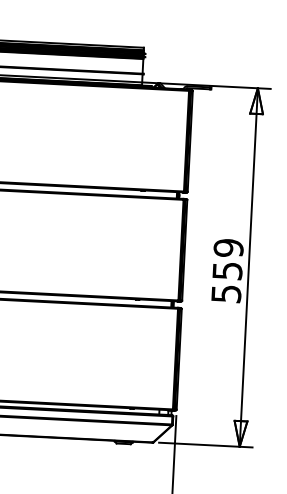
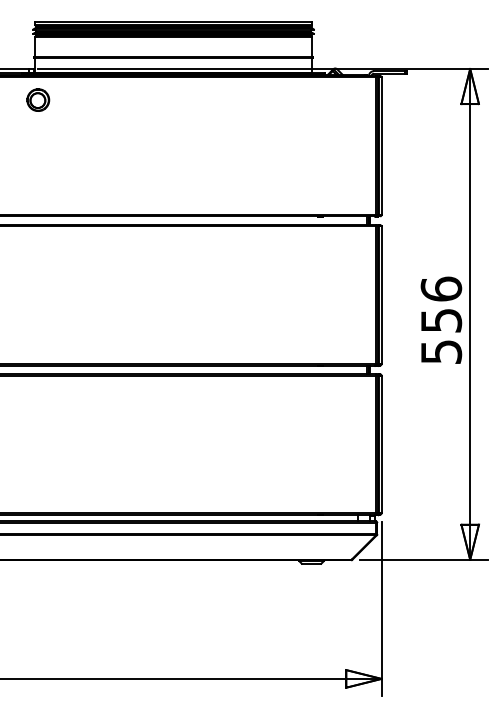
text: (228, 247) -> (441, 288), 559 -> 556

